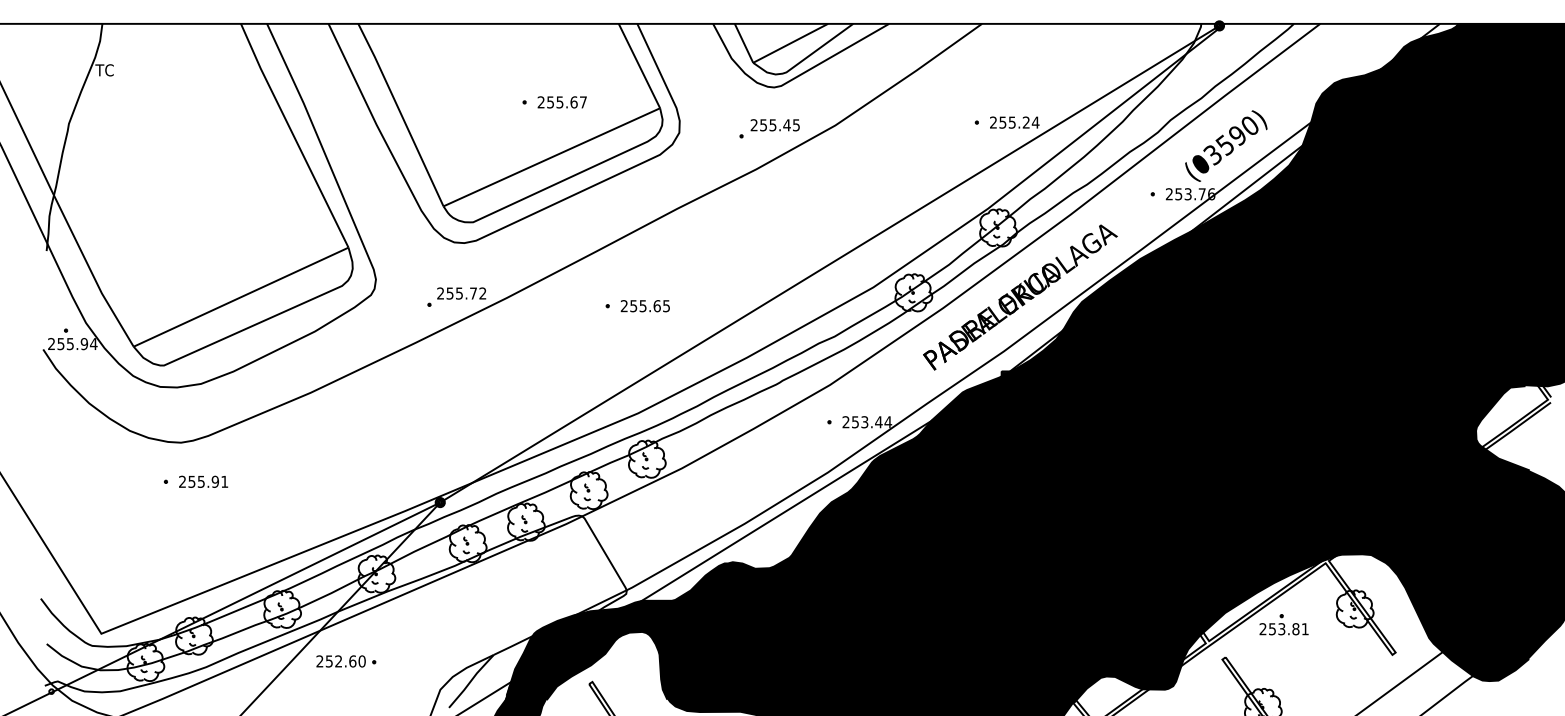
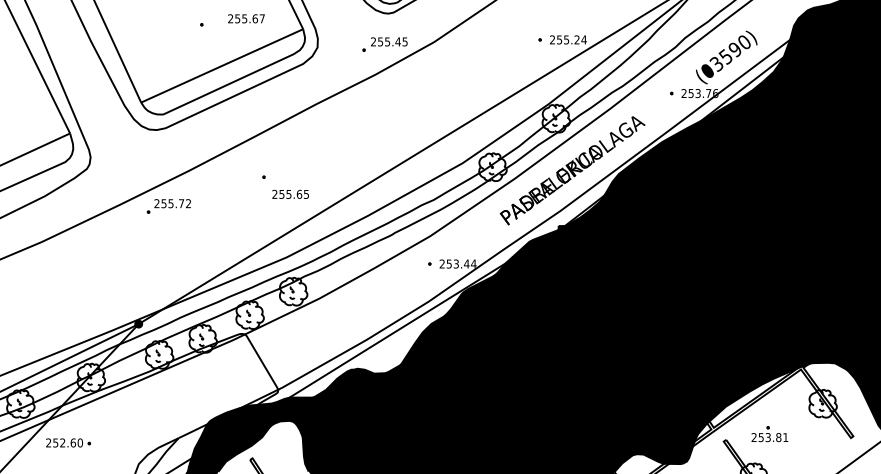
text: (561, 102) -> (245, 18), moved
part: (456, 296) -> (168, 205), moved
text: (644, 306) -> (290, 194), moved
part: (1283, 624) -> (769, 434), moved

